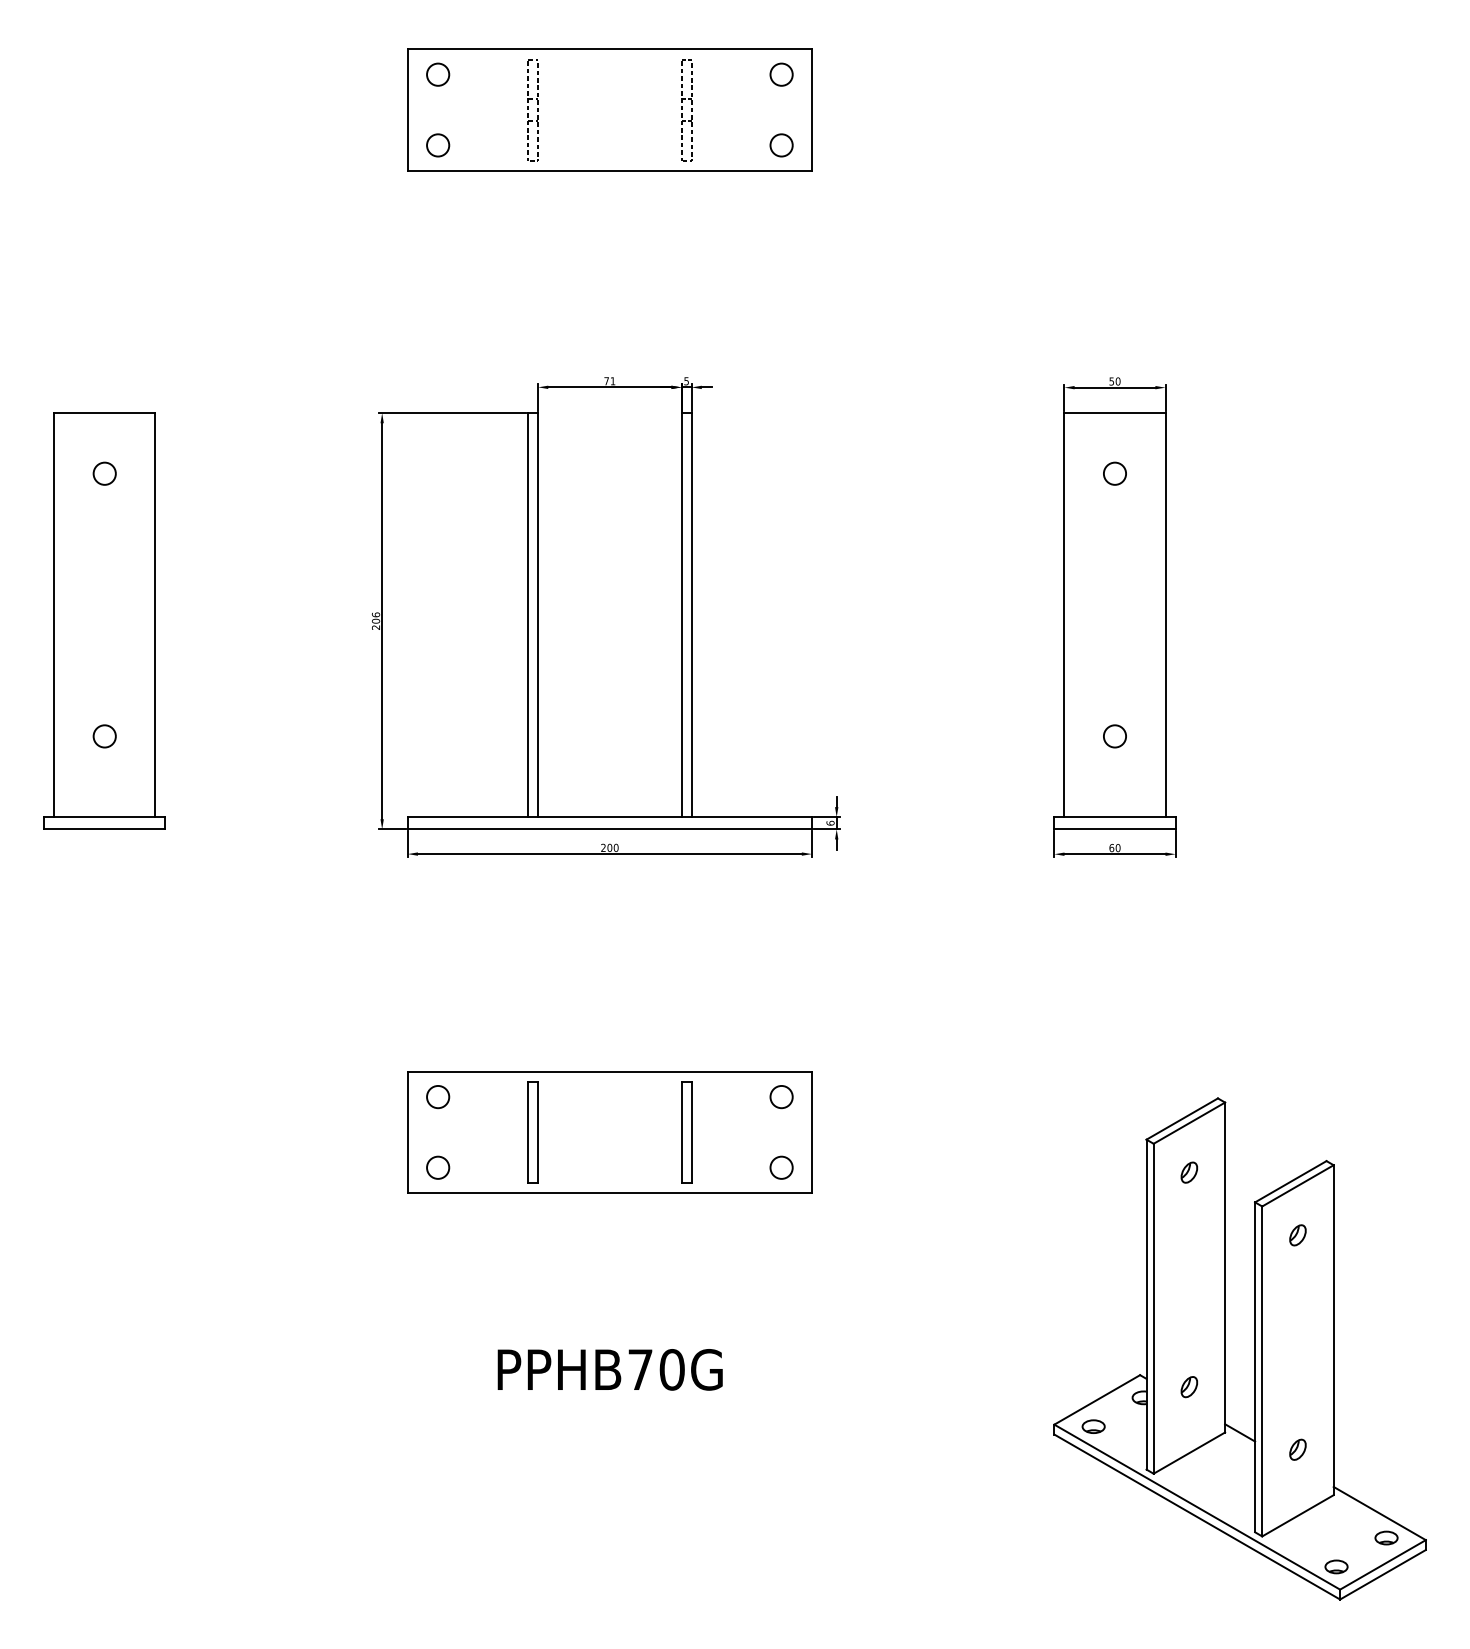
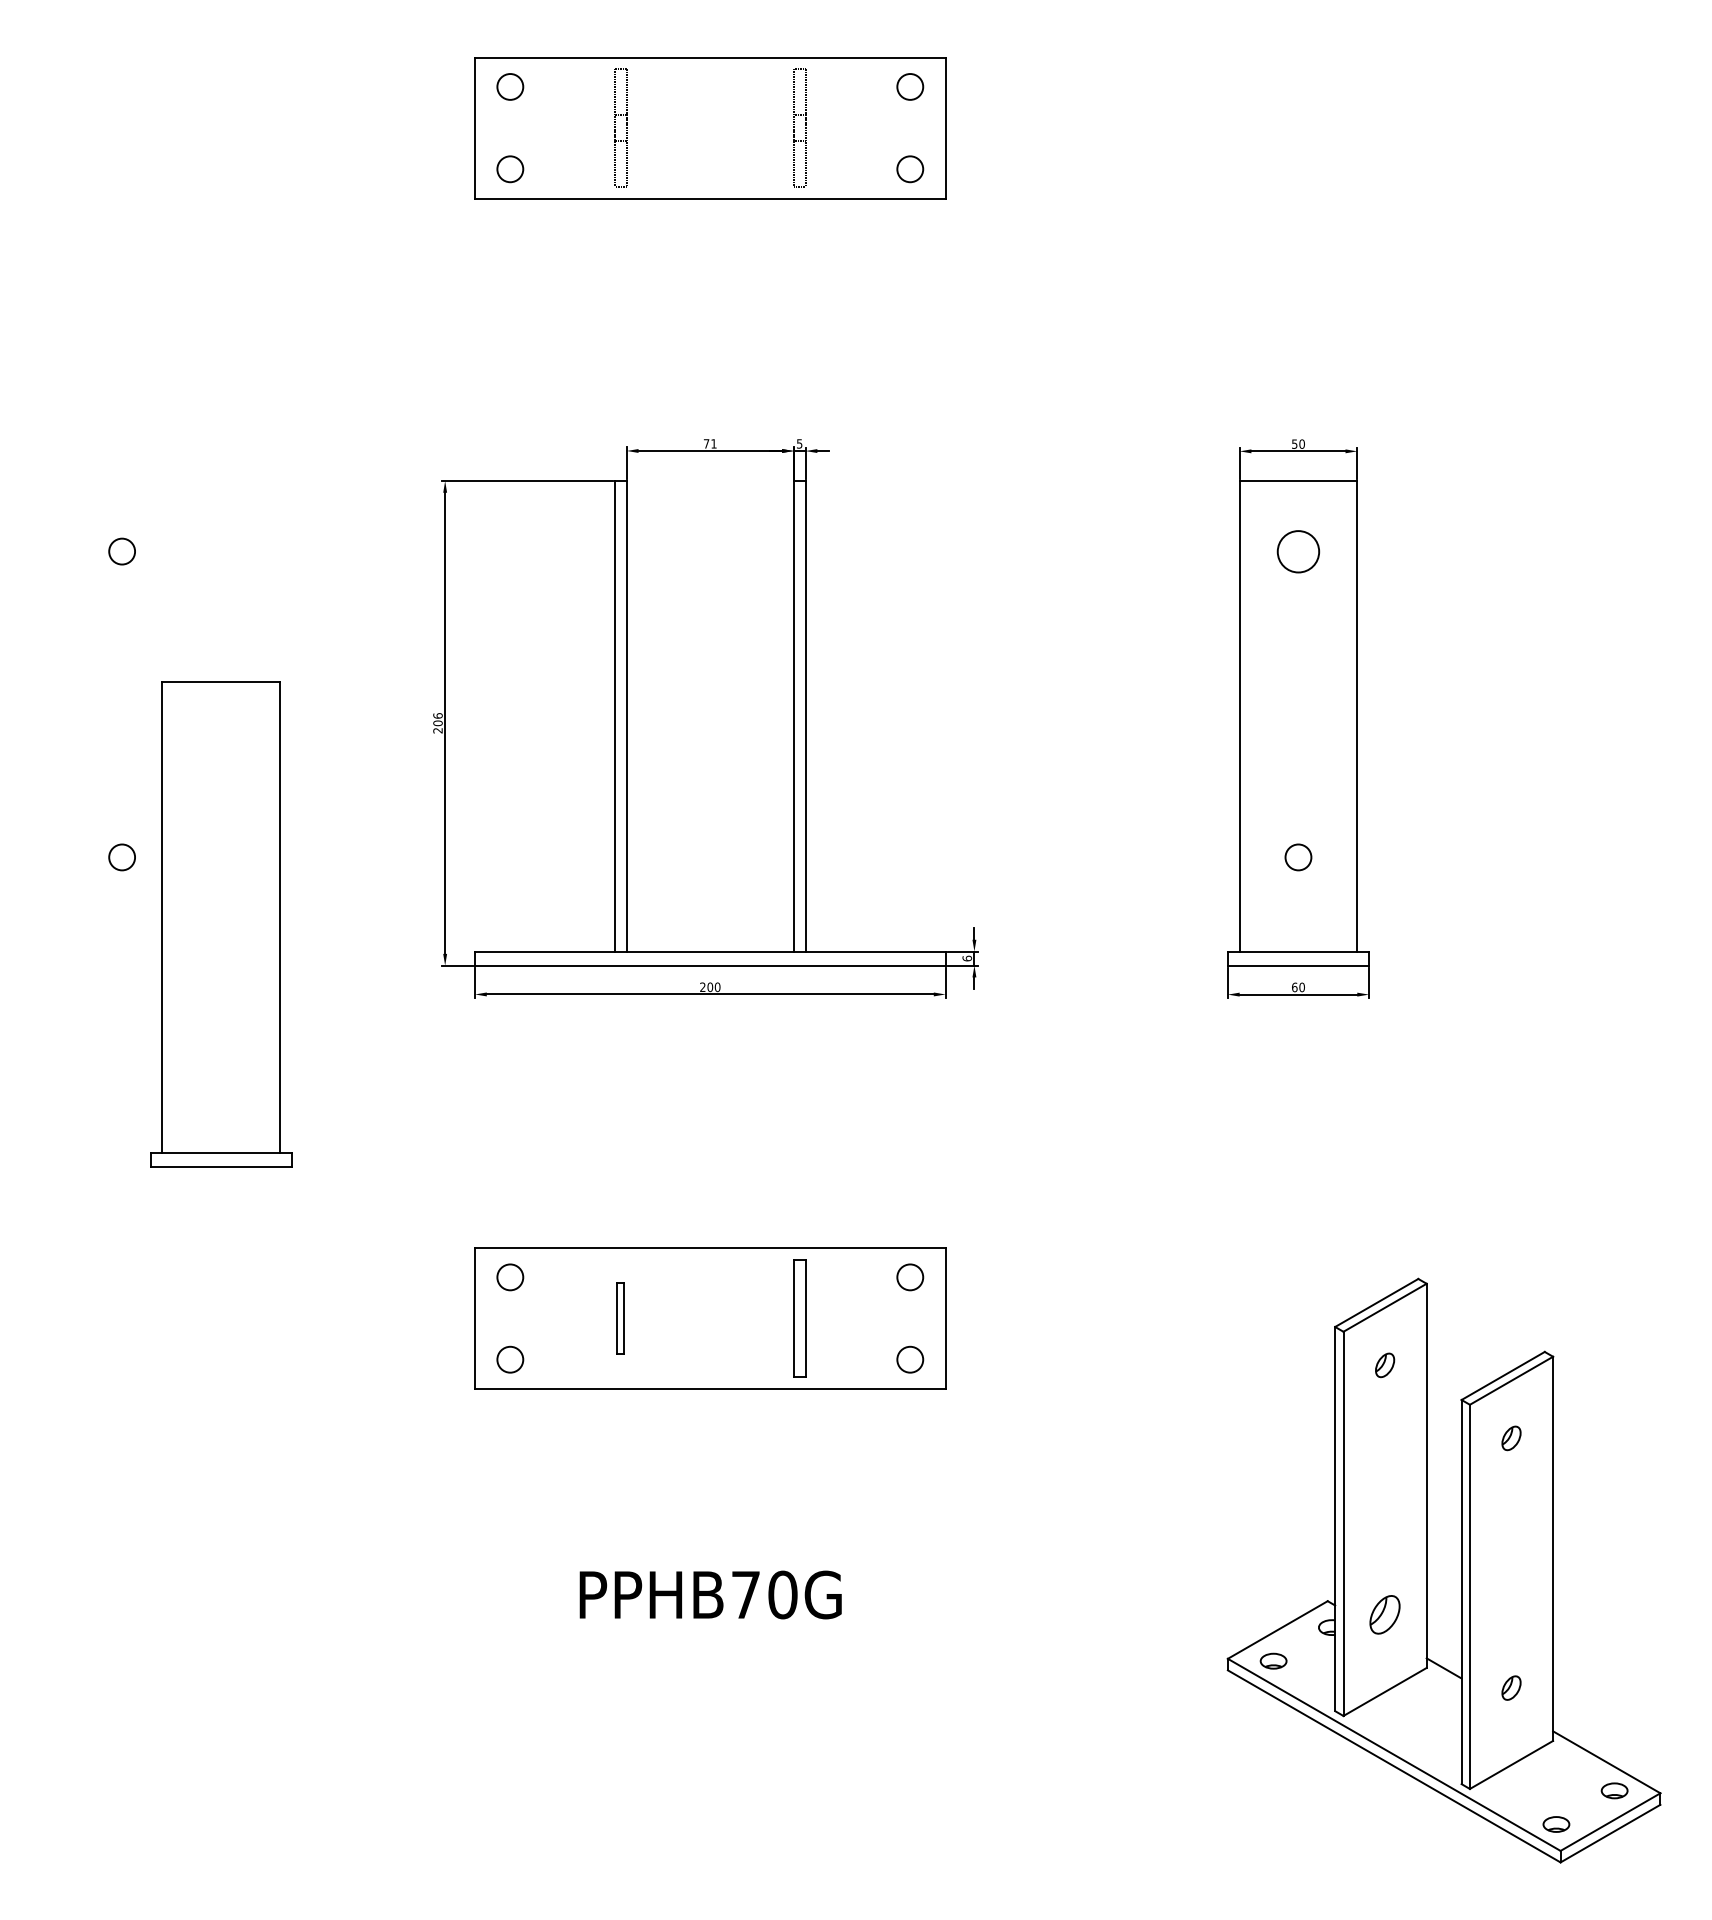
circle: (1114, 473) -> (1297, 551), size x1.6
part: (104, 620) -> (220, 923), moved
part: (532, 1132) -> (620, 1318), size x0.6
part: (1189, 1387) -> (1385, 1615), size x1.6

